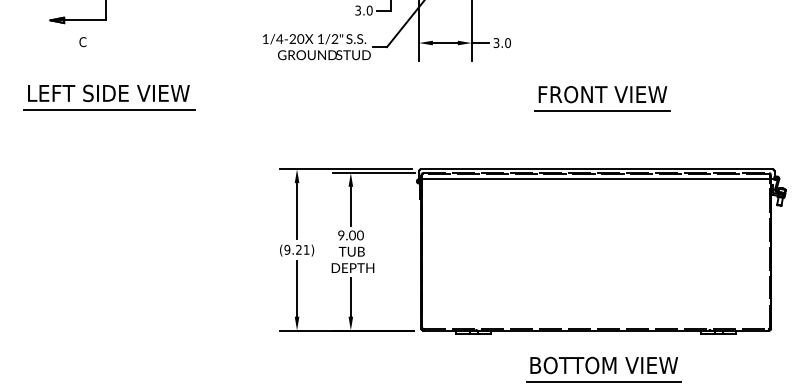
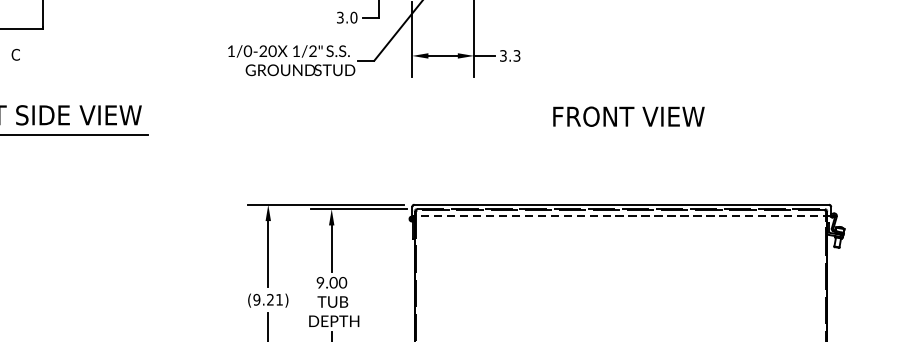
text: (279, 38) -> (247, 50), 1/4-20 -> 1/0-20
text: (507, 42) -> (516, 55), 3.0 -> 3.3
line: (602, 111) -> (628, 136), removed
line: (596, 179) -> (621, 216), solid -> dashed

